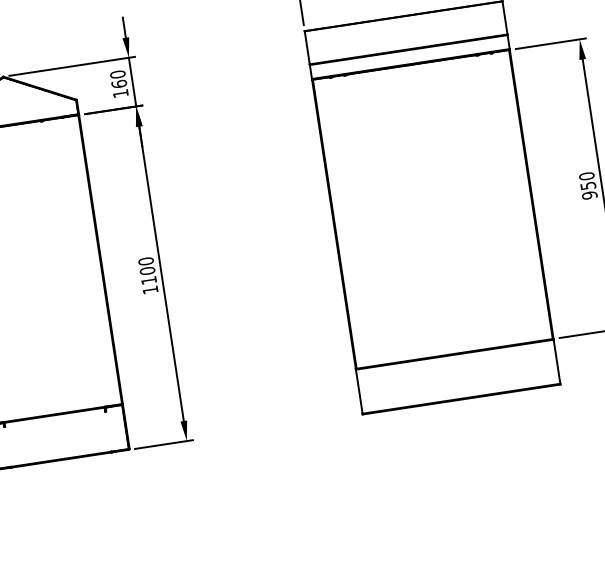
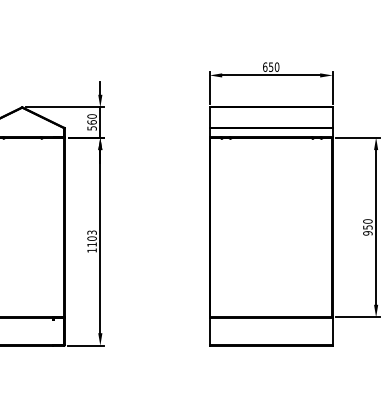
text: (119, 94) -> (91, 128), 160 -> 560
text: (145, 261) -> (91, 232), 1100 -> 1103

